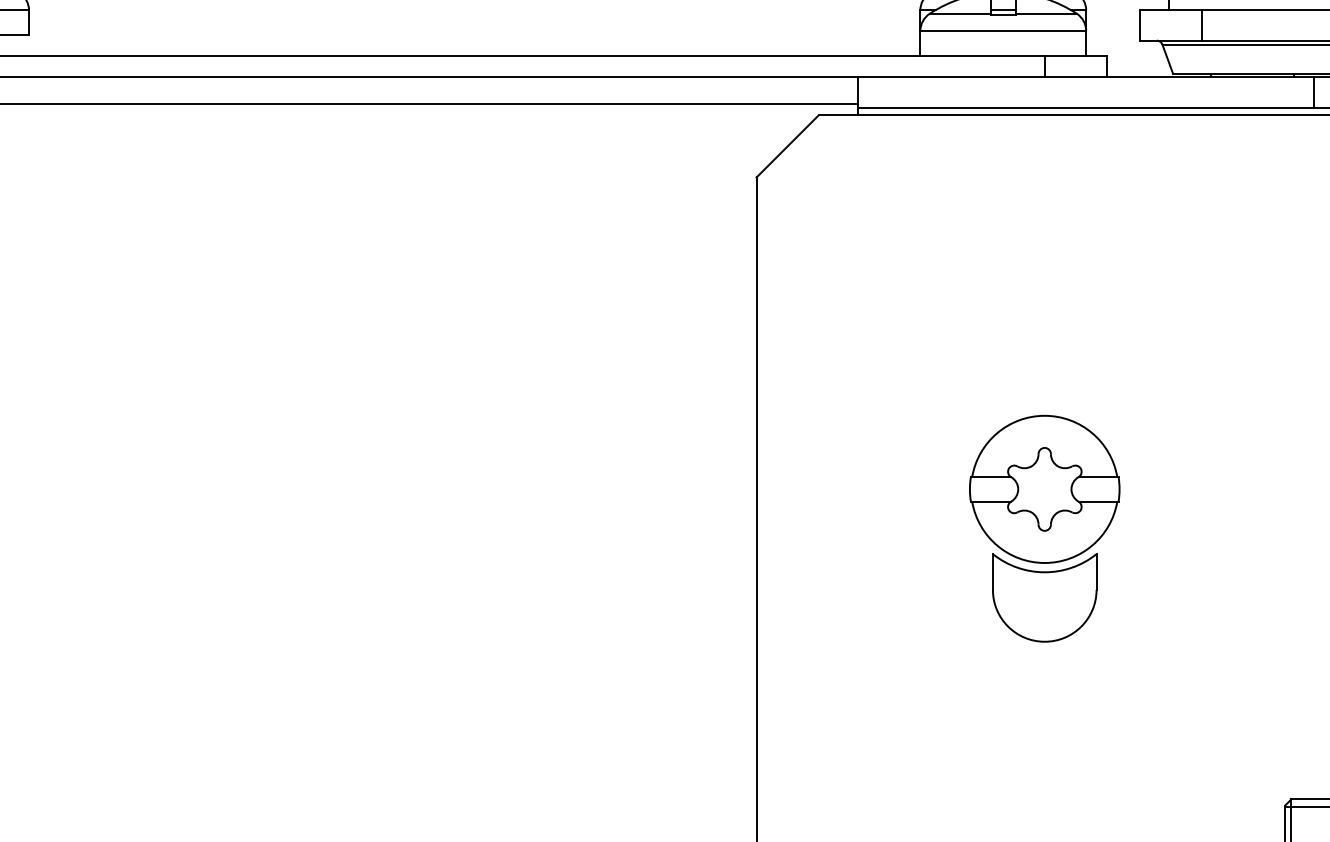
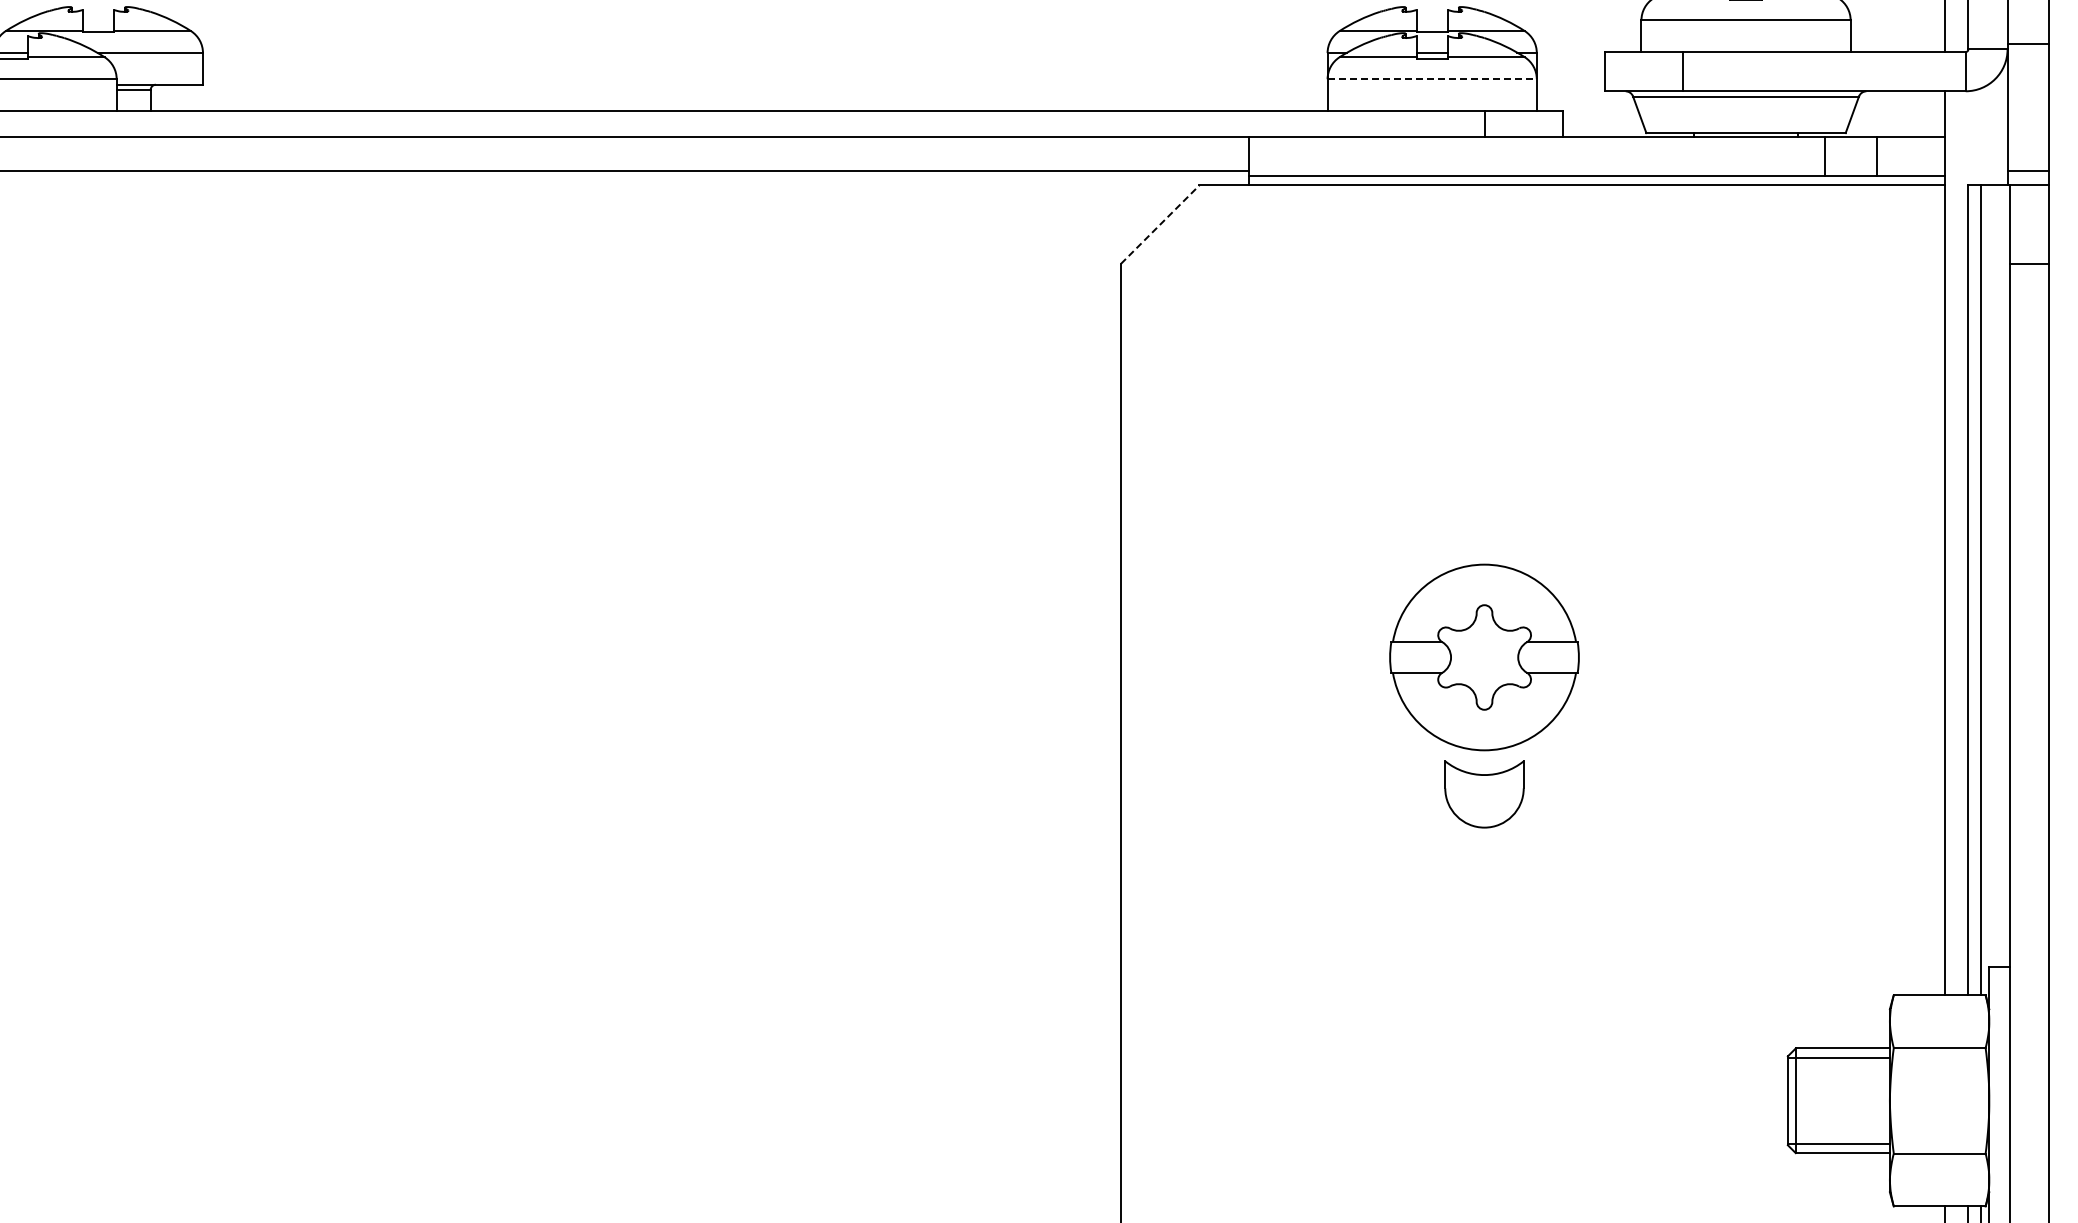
line: (1003, 31) -> (1432, 79), solid -> dashed
line: (787, 146) -> (1160, 224), solid -> dashed
part: (1044, 597) -> (1484, 794), size x0.6

